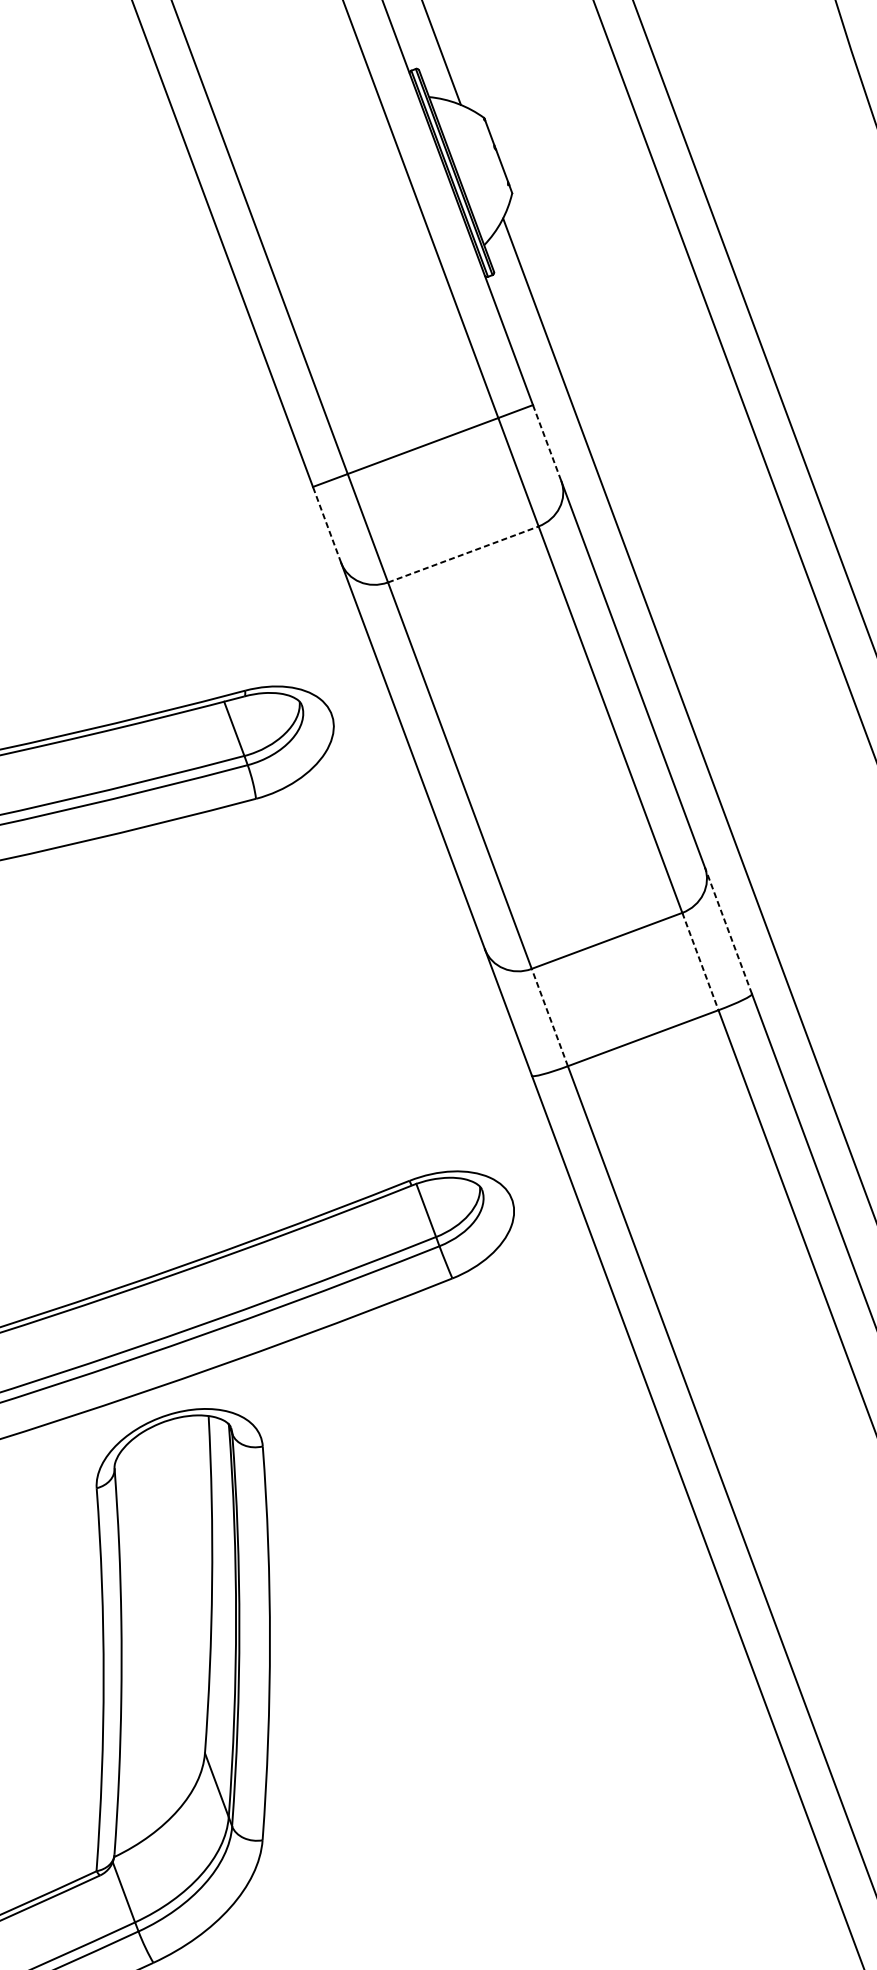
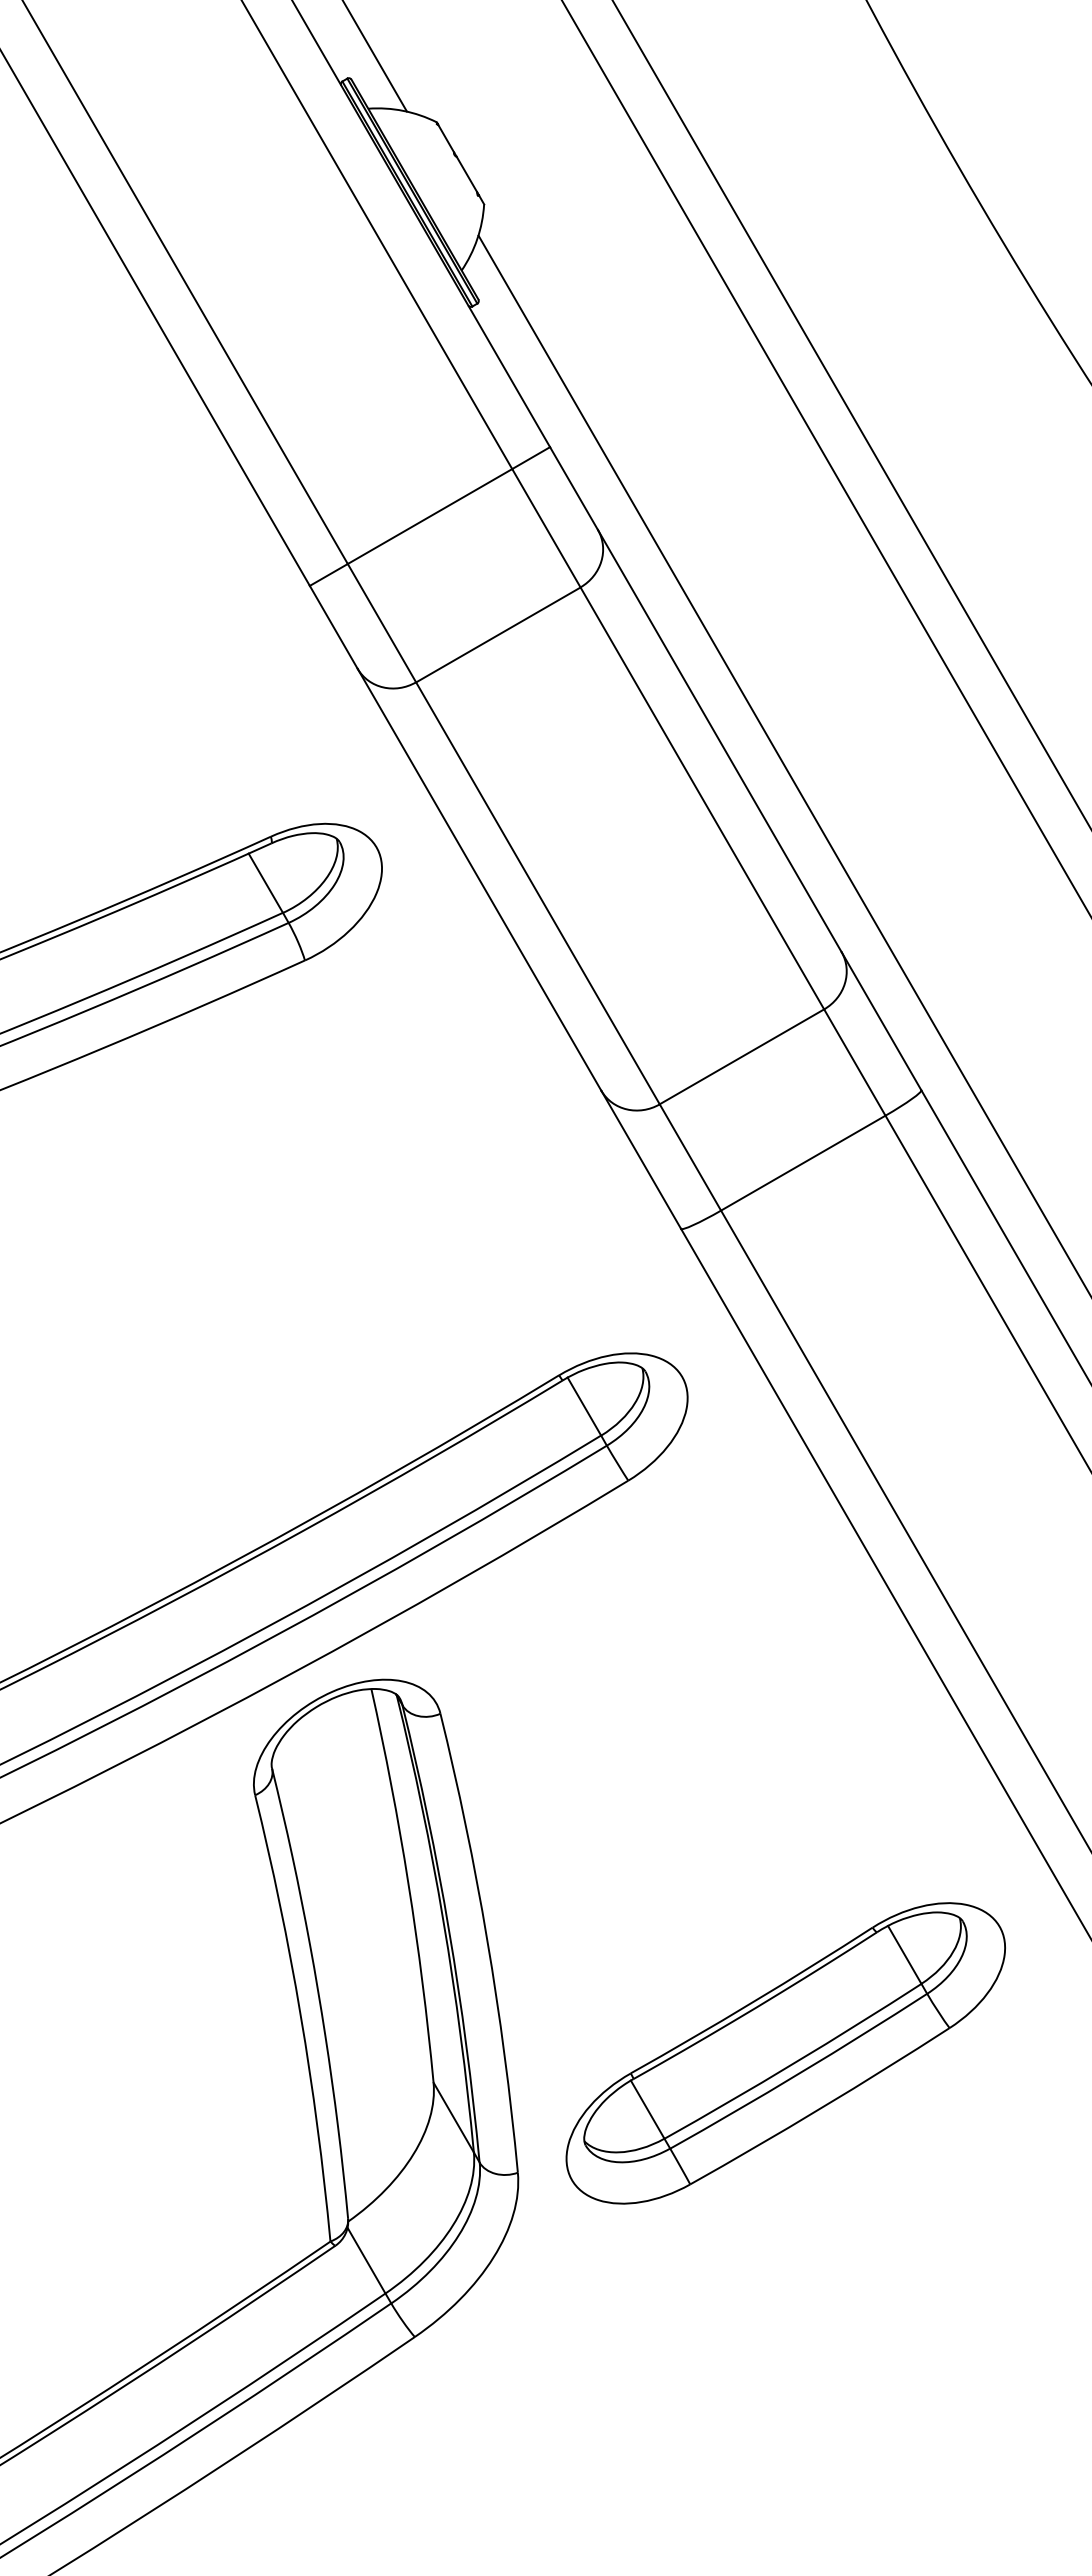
line: (547, 443) -> (574, 488), dashed -> solid
line: (326, 525) -> (333, 627), dashed -> solid
line: (463, 554) -> (498, 634), dashed -> solid
line: (728, 931) -> (881, 1021), dashed -> solid
line: (700, 961) -> (855, 1062), dashed -> solid
line: (549, 1017) -> (690, 1157), dashed -> solid
part: (502, 1778) -> (785, 2053), added

